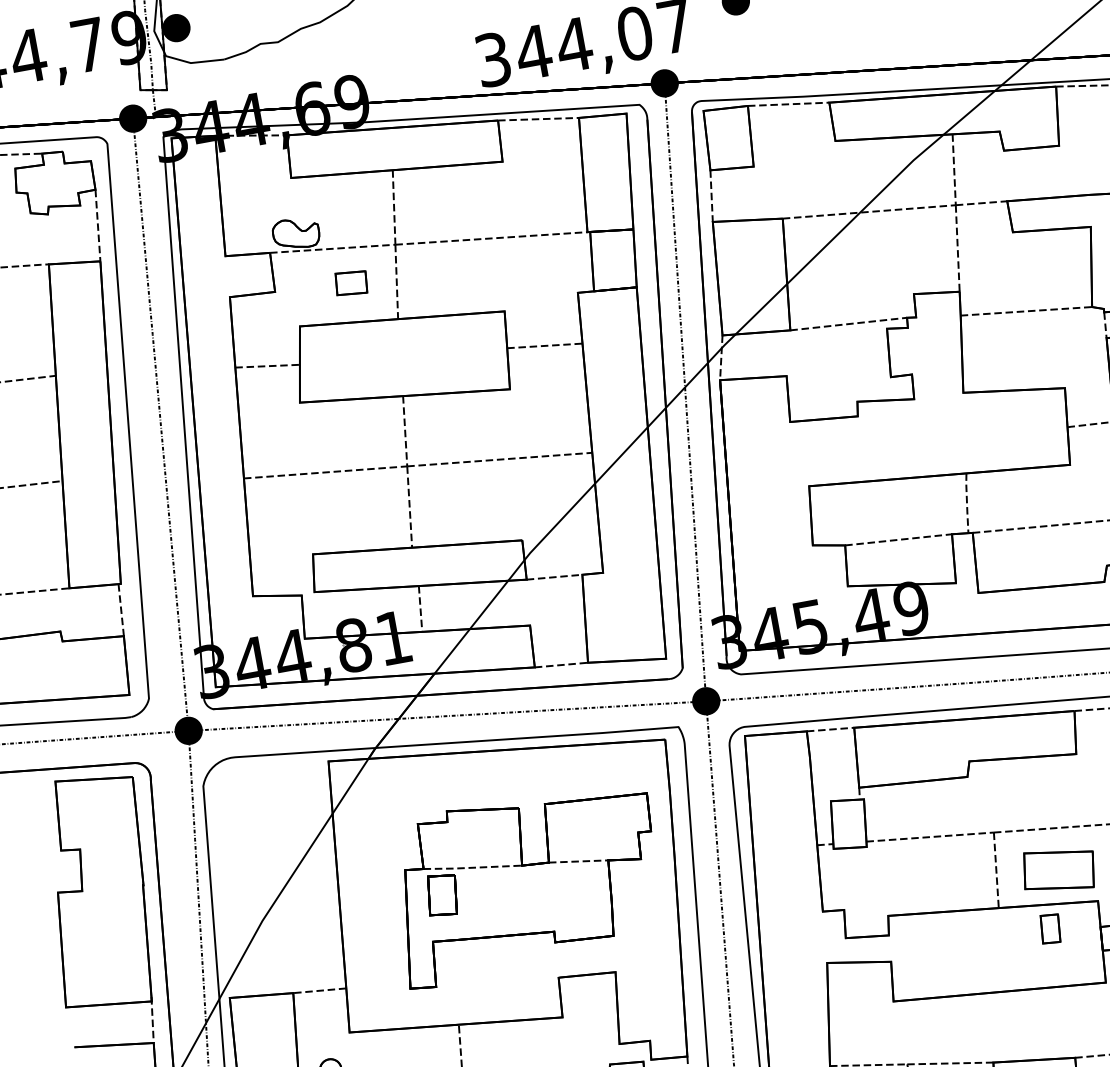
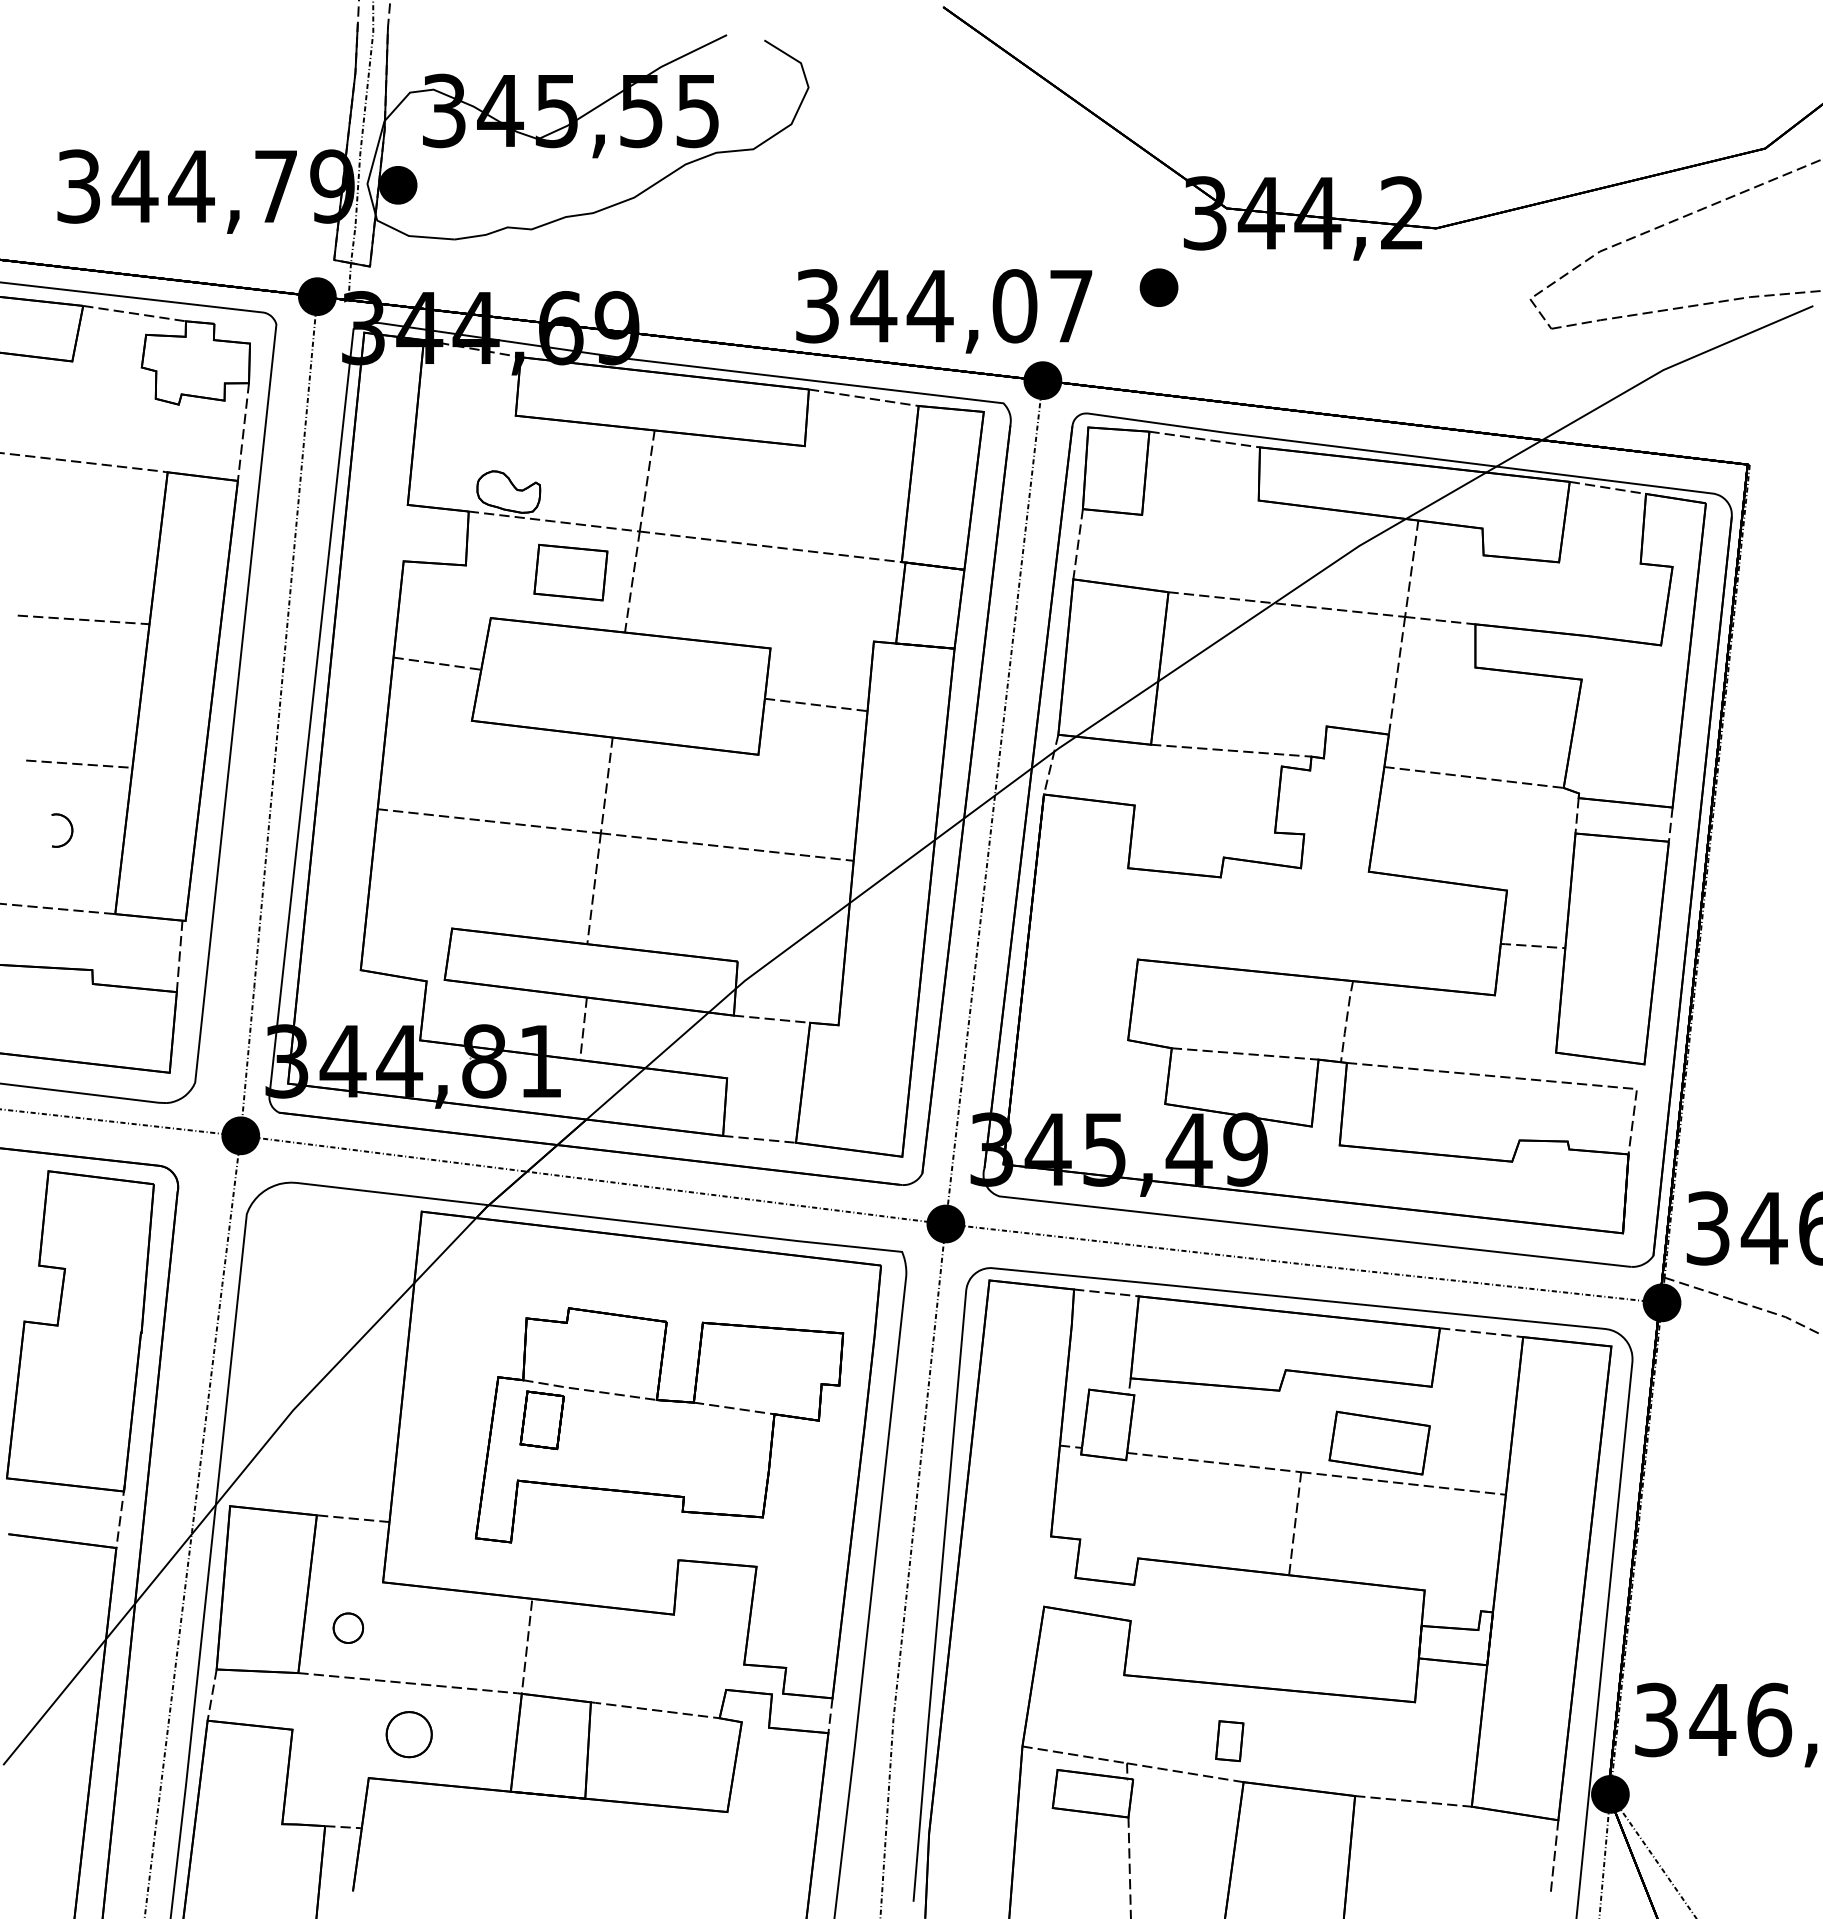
part: (351, 283) -> (570, 572), size x1.67
part: (25, 531) -> (70, 826), added
part: (1058, 869) -> (1379, 1442), moved
part: (1050, 929) -> (1229, 1741), moved

